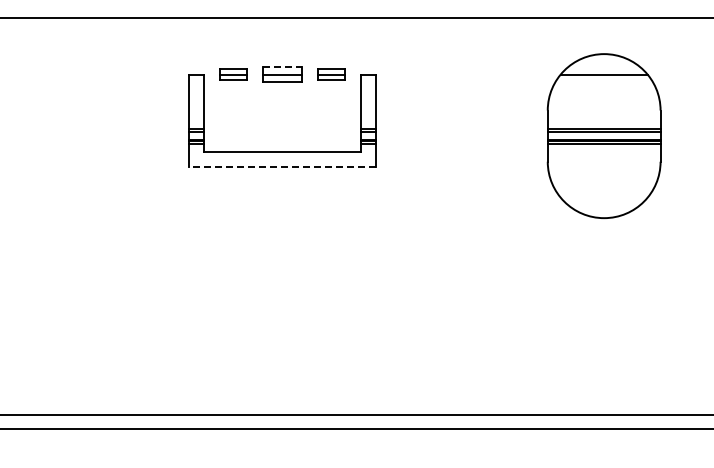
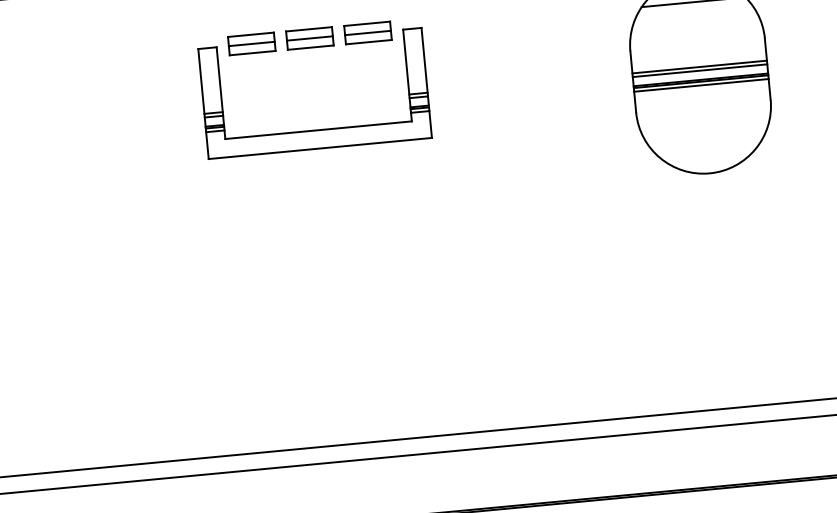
line: (282, 66) -> (309, 28), dashed -> solid
part: (233, 74) -> (251, 43), size x1.43
part: (330, 74) -> (367, 32), size x1.43
line: (282, 166) -> (320, 148), dashed -> solid

